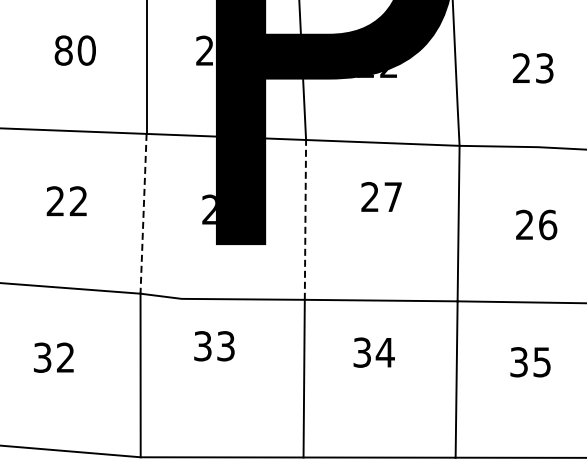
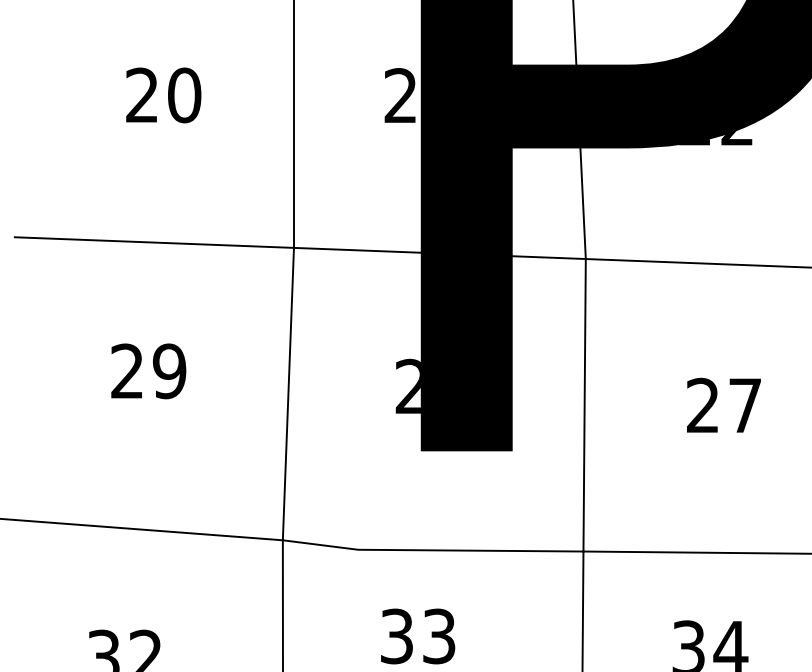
text: (63, 50) -> (141, 95), 80 -> 20
text: (381, 196) -> (723, 404), moved
text: (78, 201) -> (169, 371), 22 -> 29
line: (143, 213) -> (288, 393), dashed -> solid
line: (305, 219) -> (584, 404), dashed -> solid

